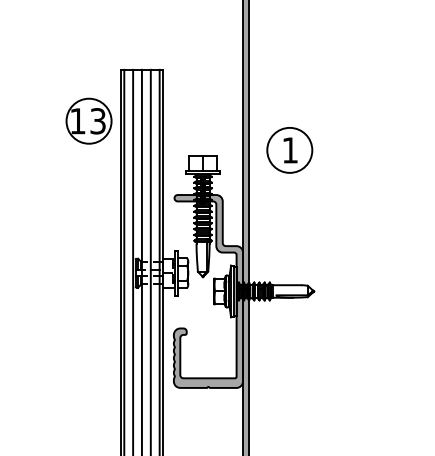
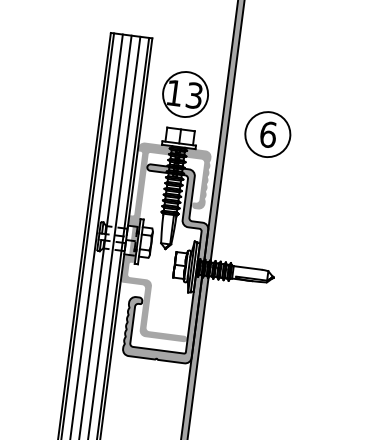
part: (88, 120) -> (185, 93), moved
text: (290, 150) -> (268, 134), 1 -> 6
fill: (199, 270) -> (162, 242), added

